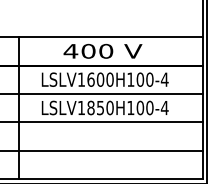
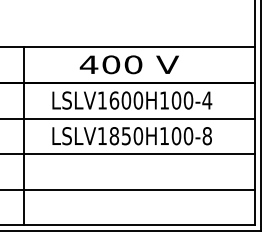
text: (164, 107) -> (206, 135), LSLV1850H100-4 -> LSLV1850H100-8

